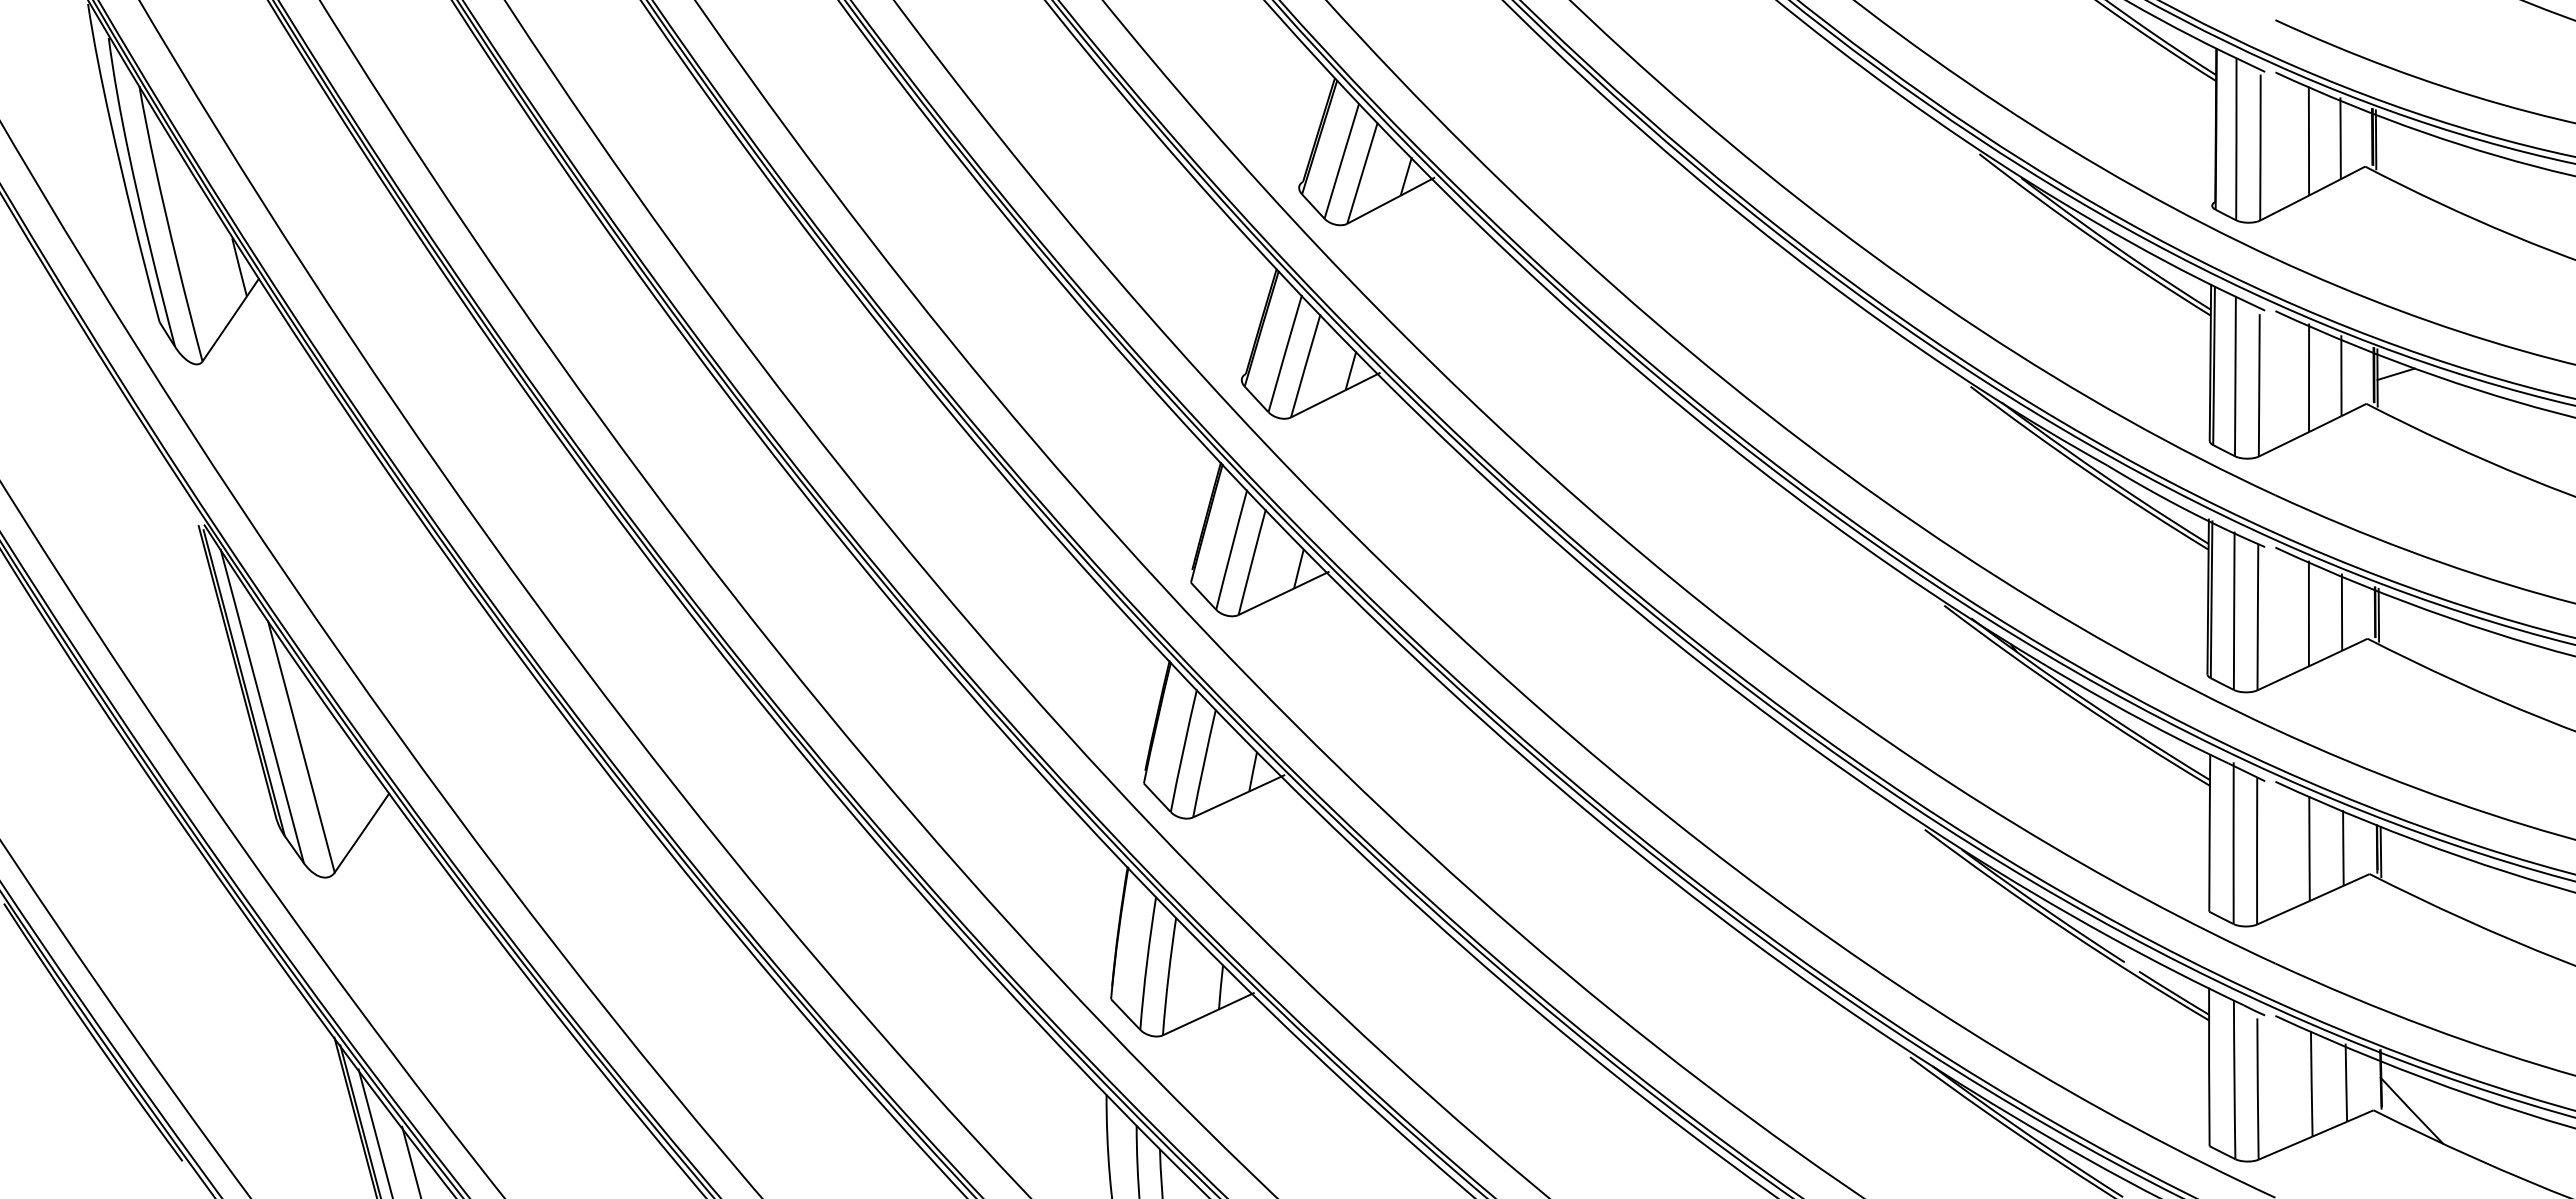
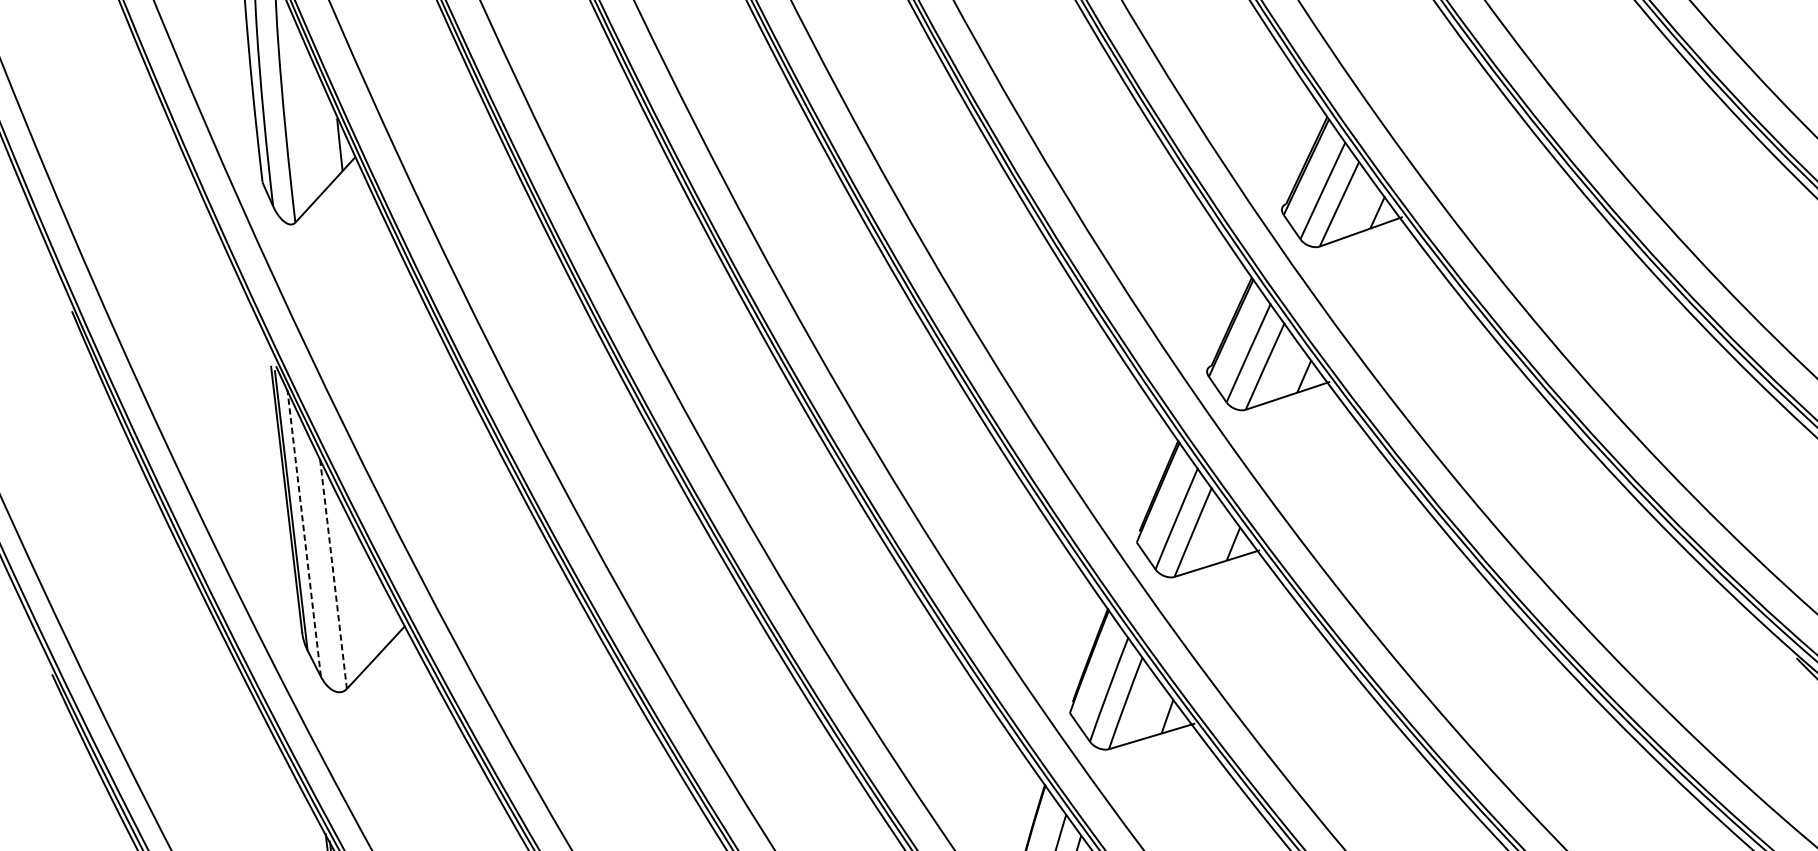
line: (262, 705) -> (304, 532), solid -> dashed
line: (301, 747) -> (333, 574), solid -> dashed

